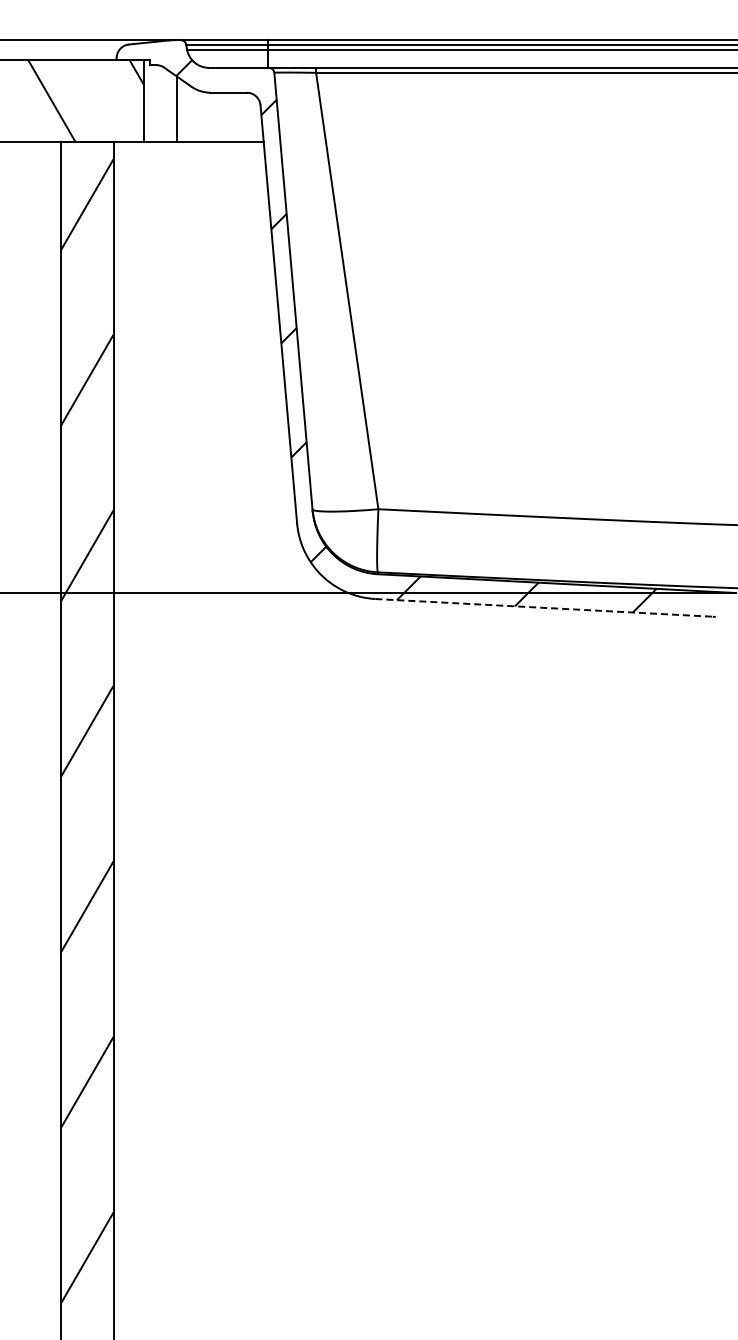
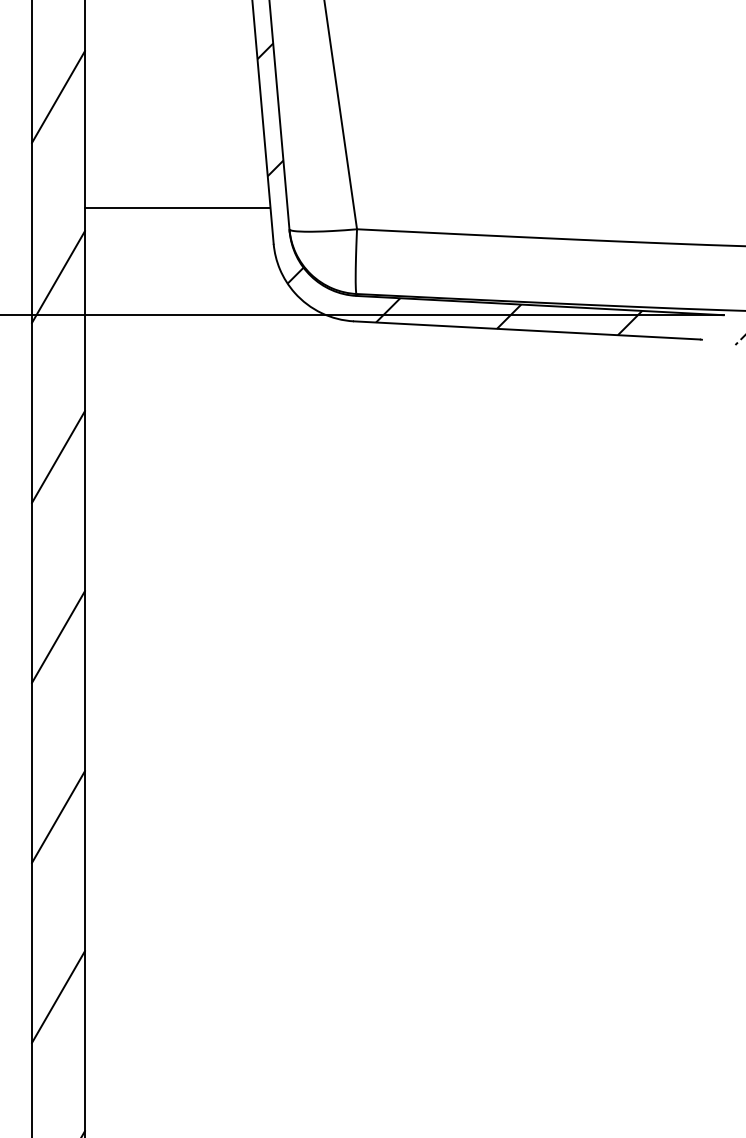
line: (203, 488) -> (177, 208), added
line: (544, 607) -> (527, 330), dashed -> solid

